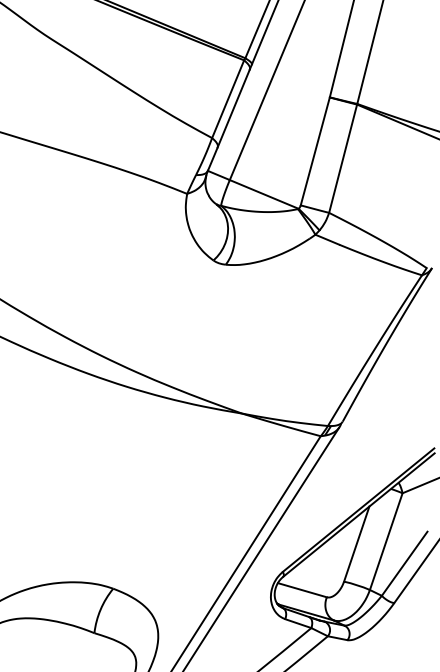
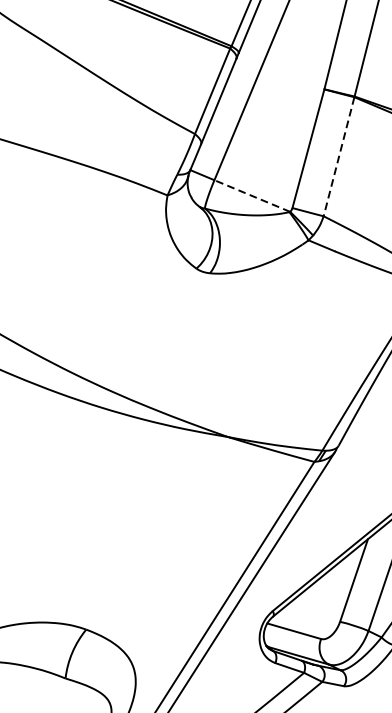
line: (343, 158) -> (339, 156), solid -> dashed
line: (263, 194) -> (251, 196), solid -> dashed

